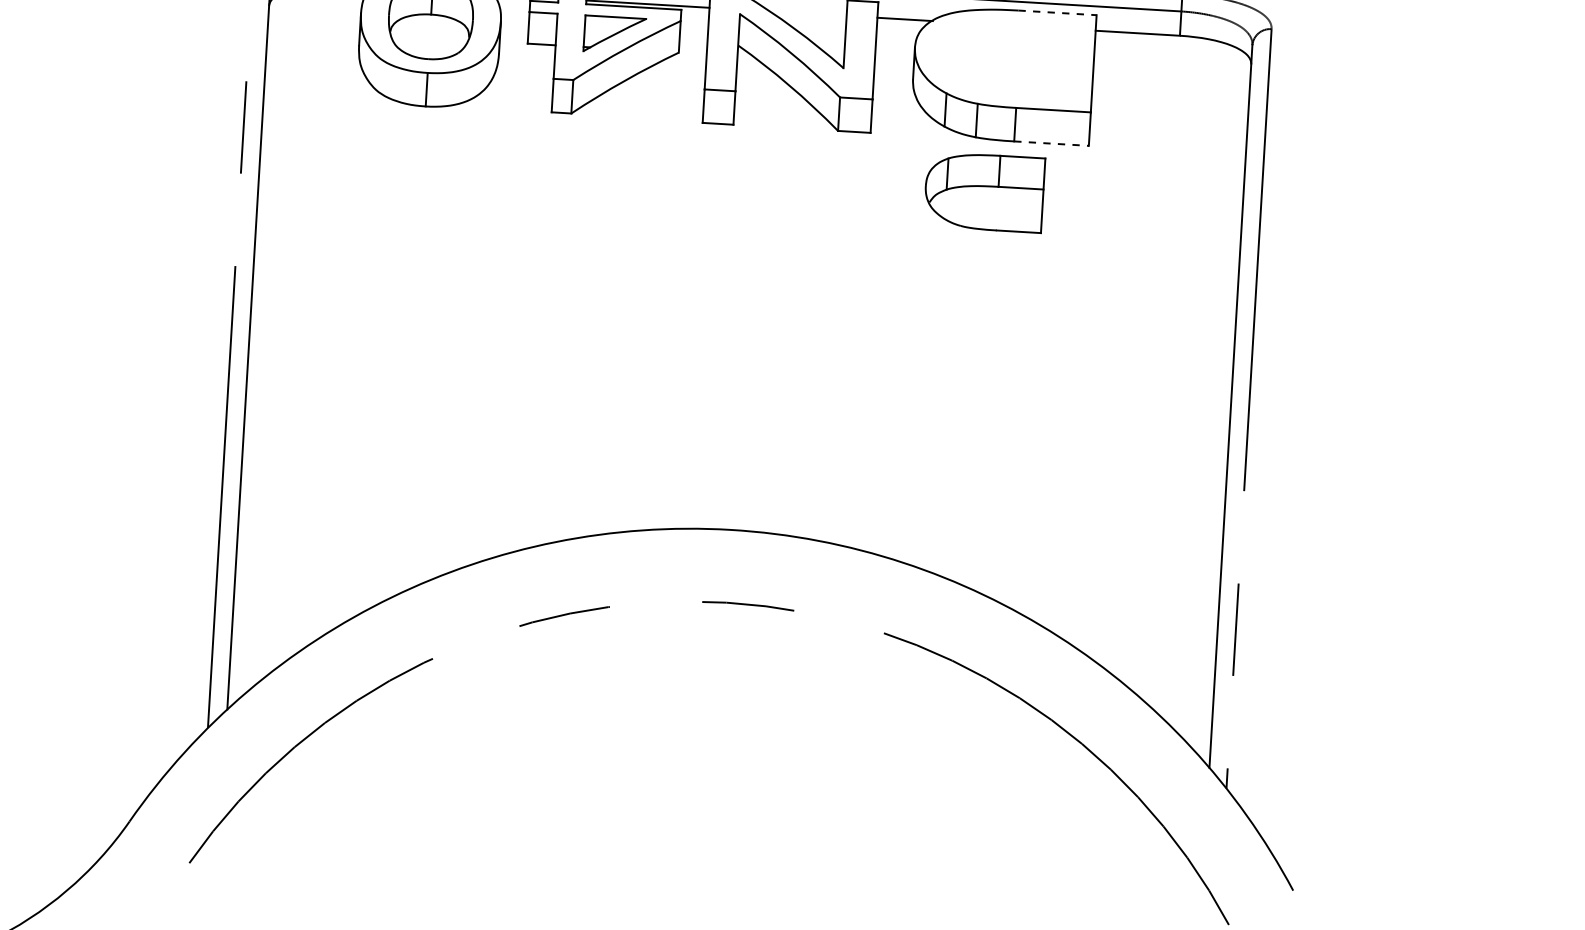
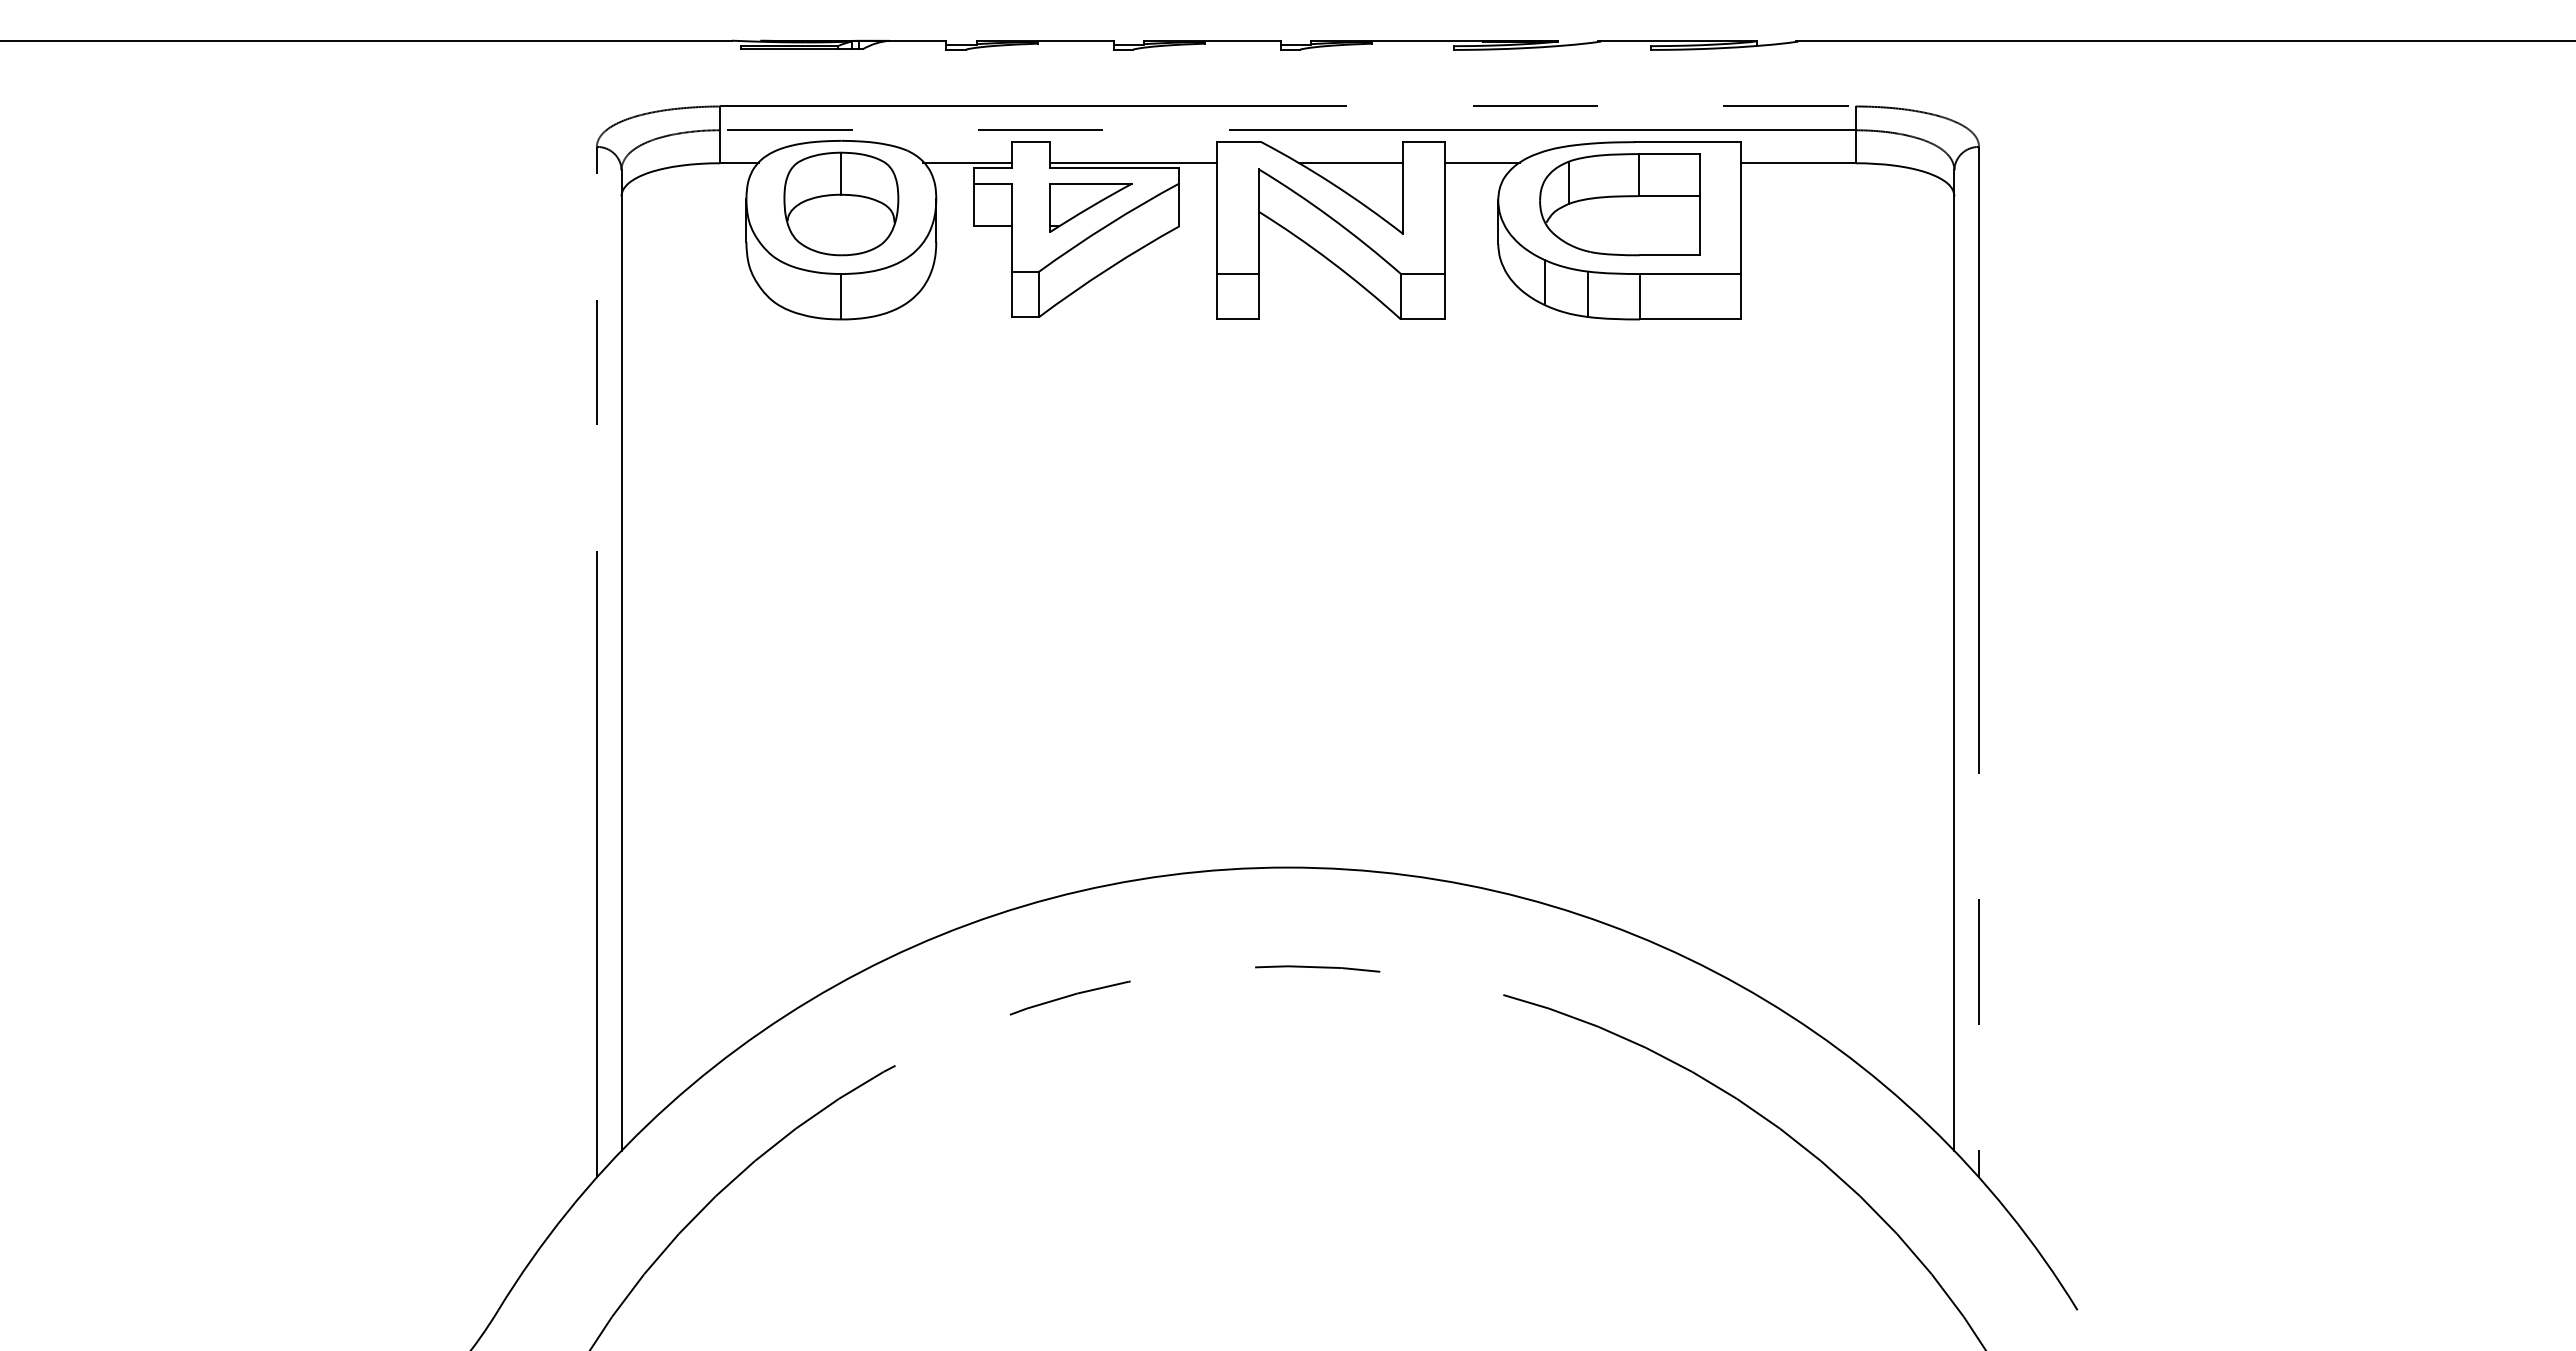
line: (808, 13) -> (1351, 163), added
line: (1057, 13) -> (1688, 142), dashed -> solid
line: (1051, 143) -> (1690, 319), dashed -> solid
part: (984, 192) -> (1619, 204), moved

